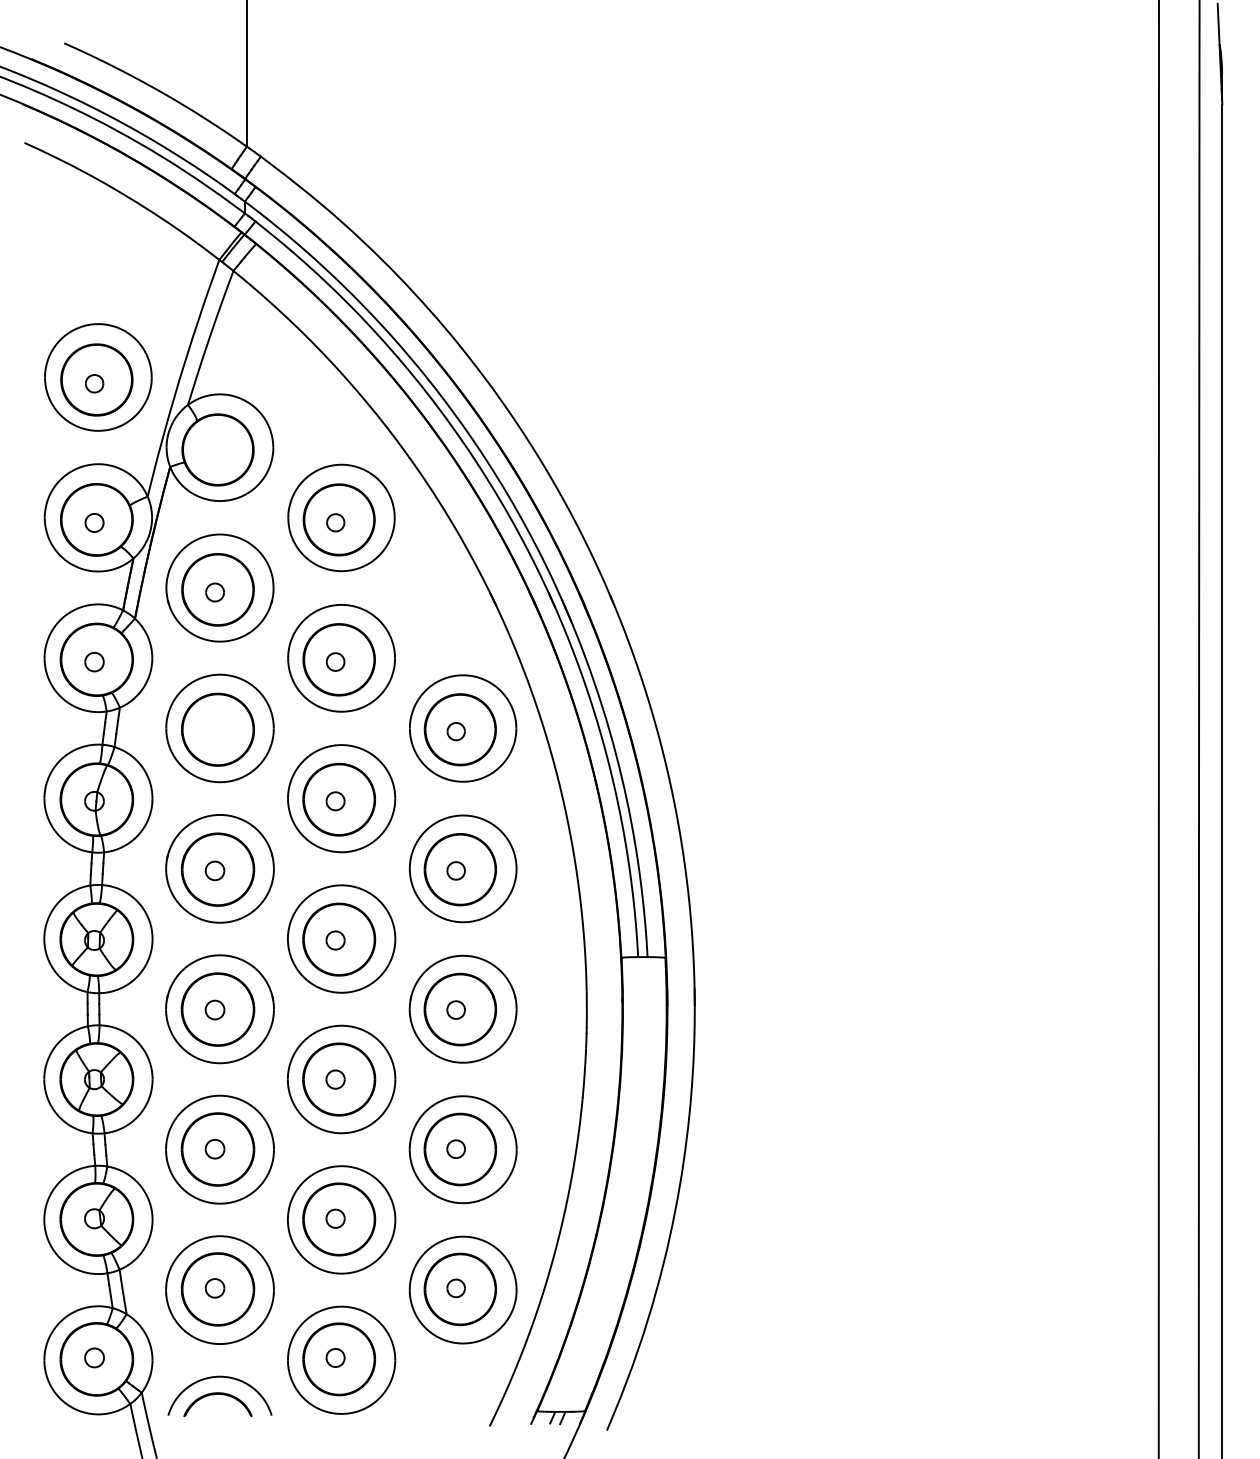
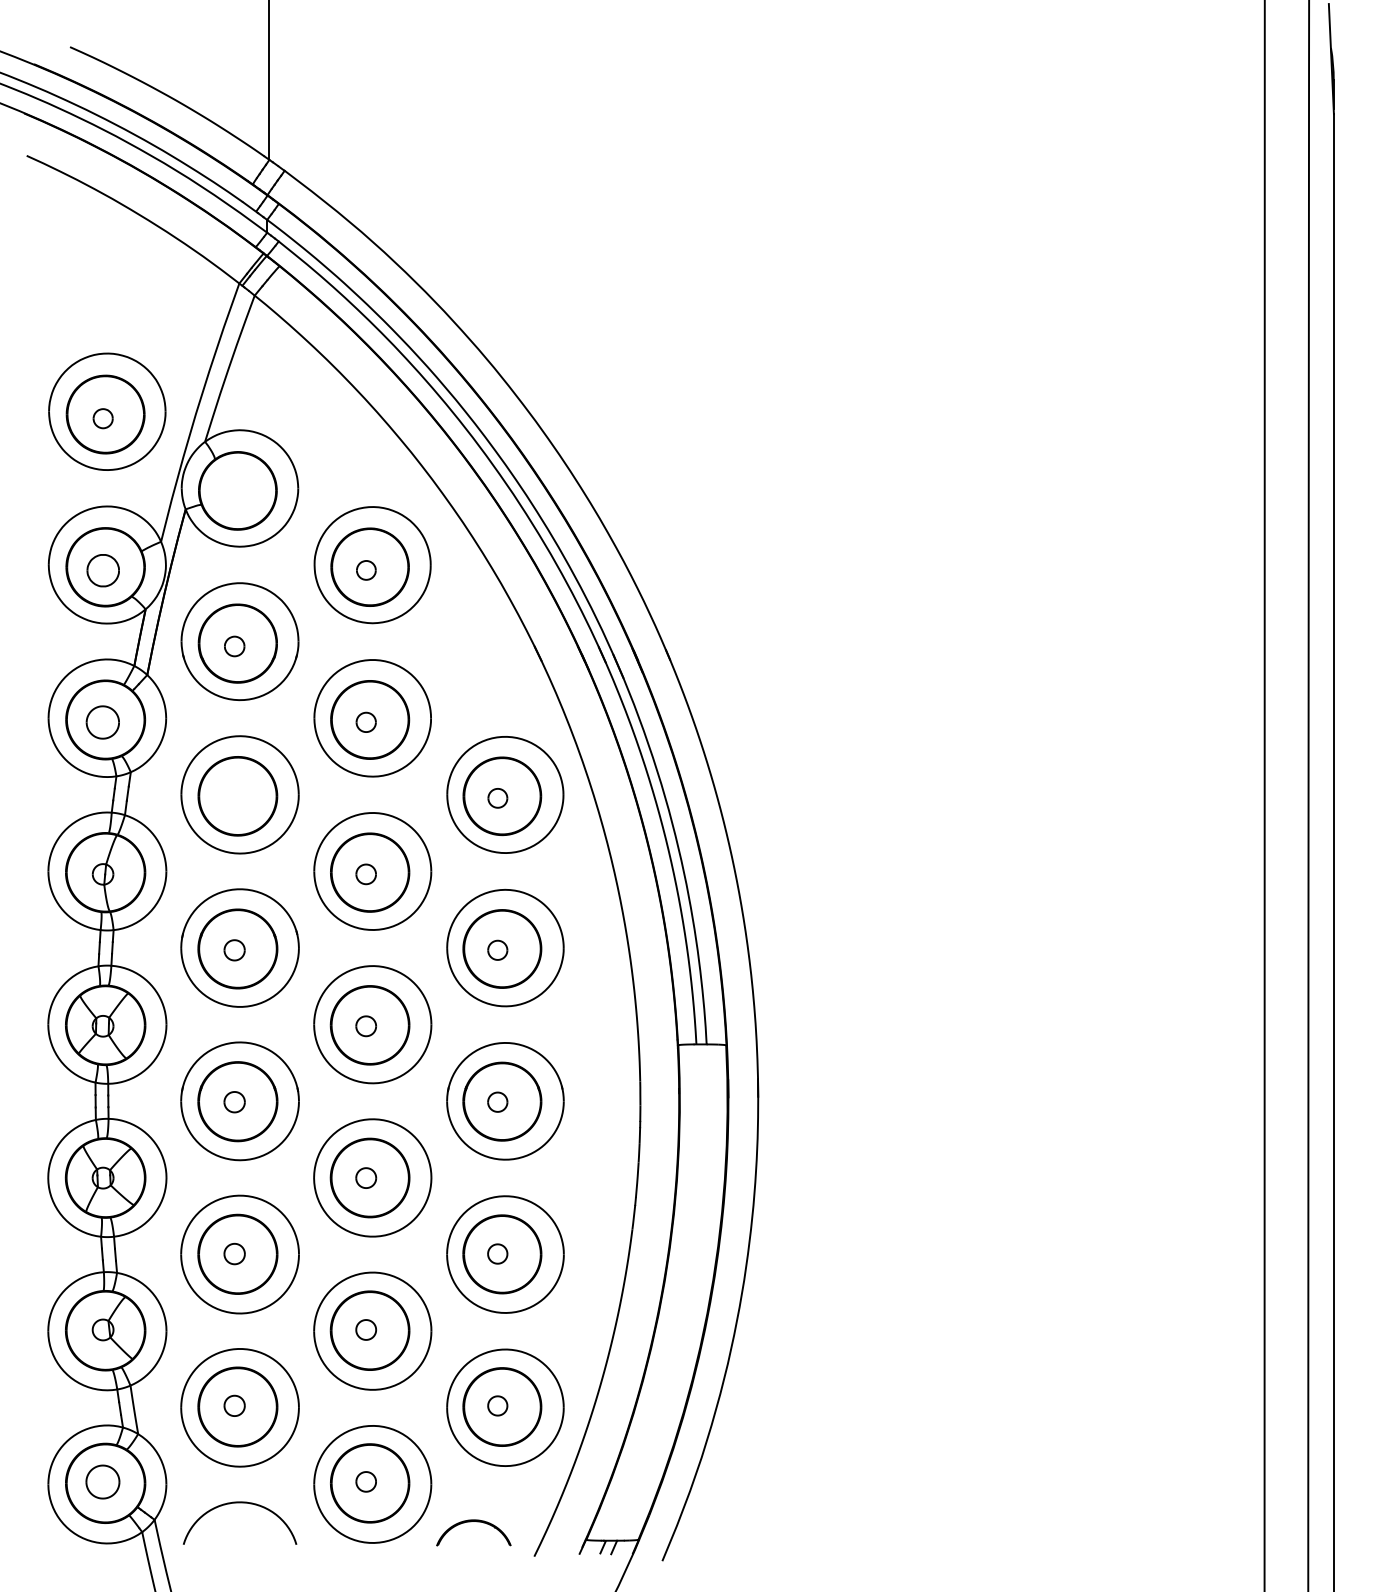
part: (93, 522) -> (102, 570), size x1.6
part: (94, 662) -> (103, 722), size x1.6
part: (94, 1357) -> (103, 1481), size x1.6
part: (215, 1395) -> (471, 1522), moved

